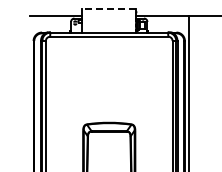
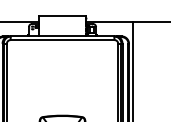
line: (108, 9) -> (61, 16), dashed -> solid

